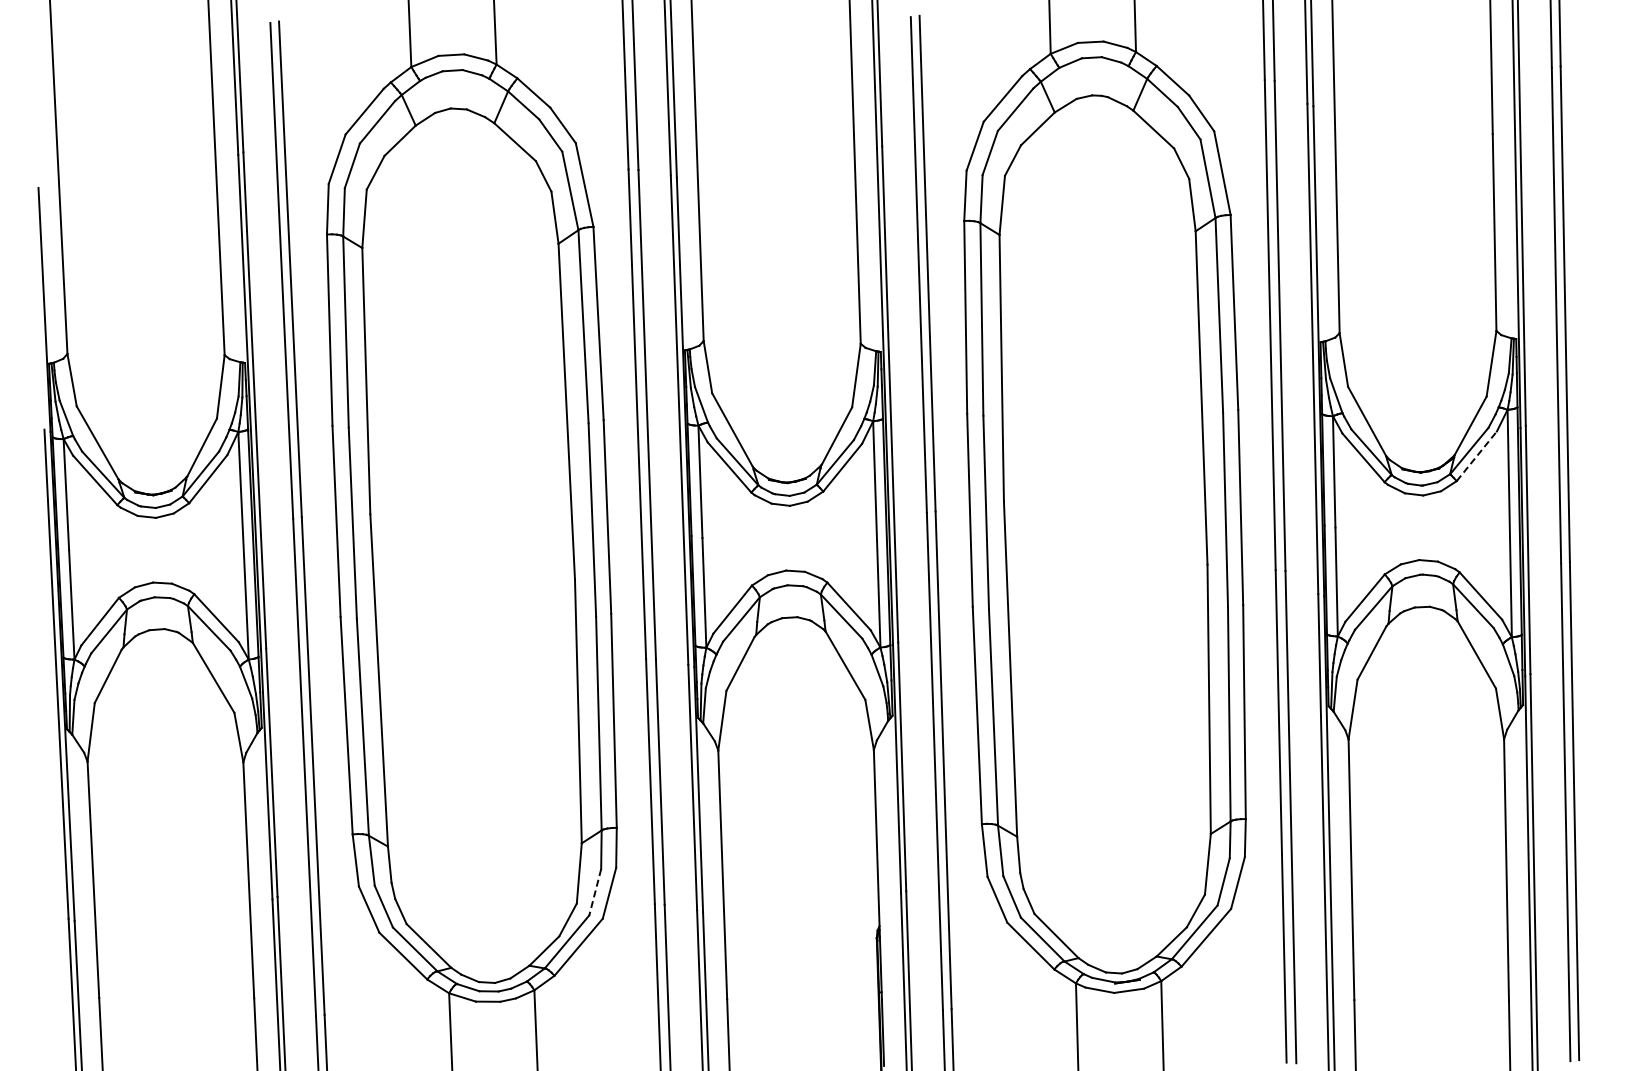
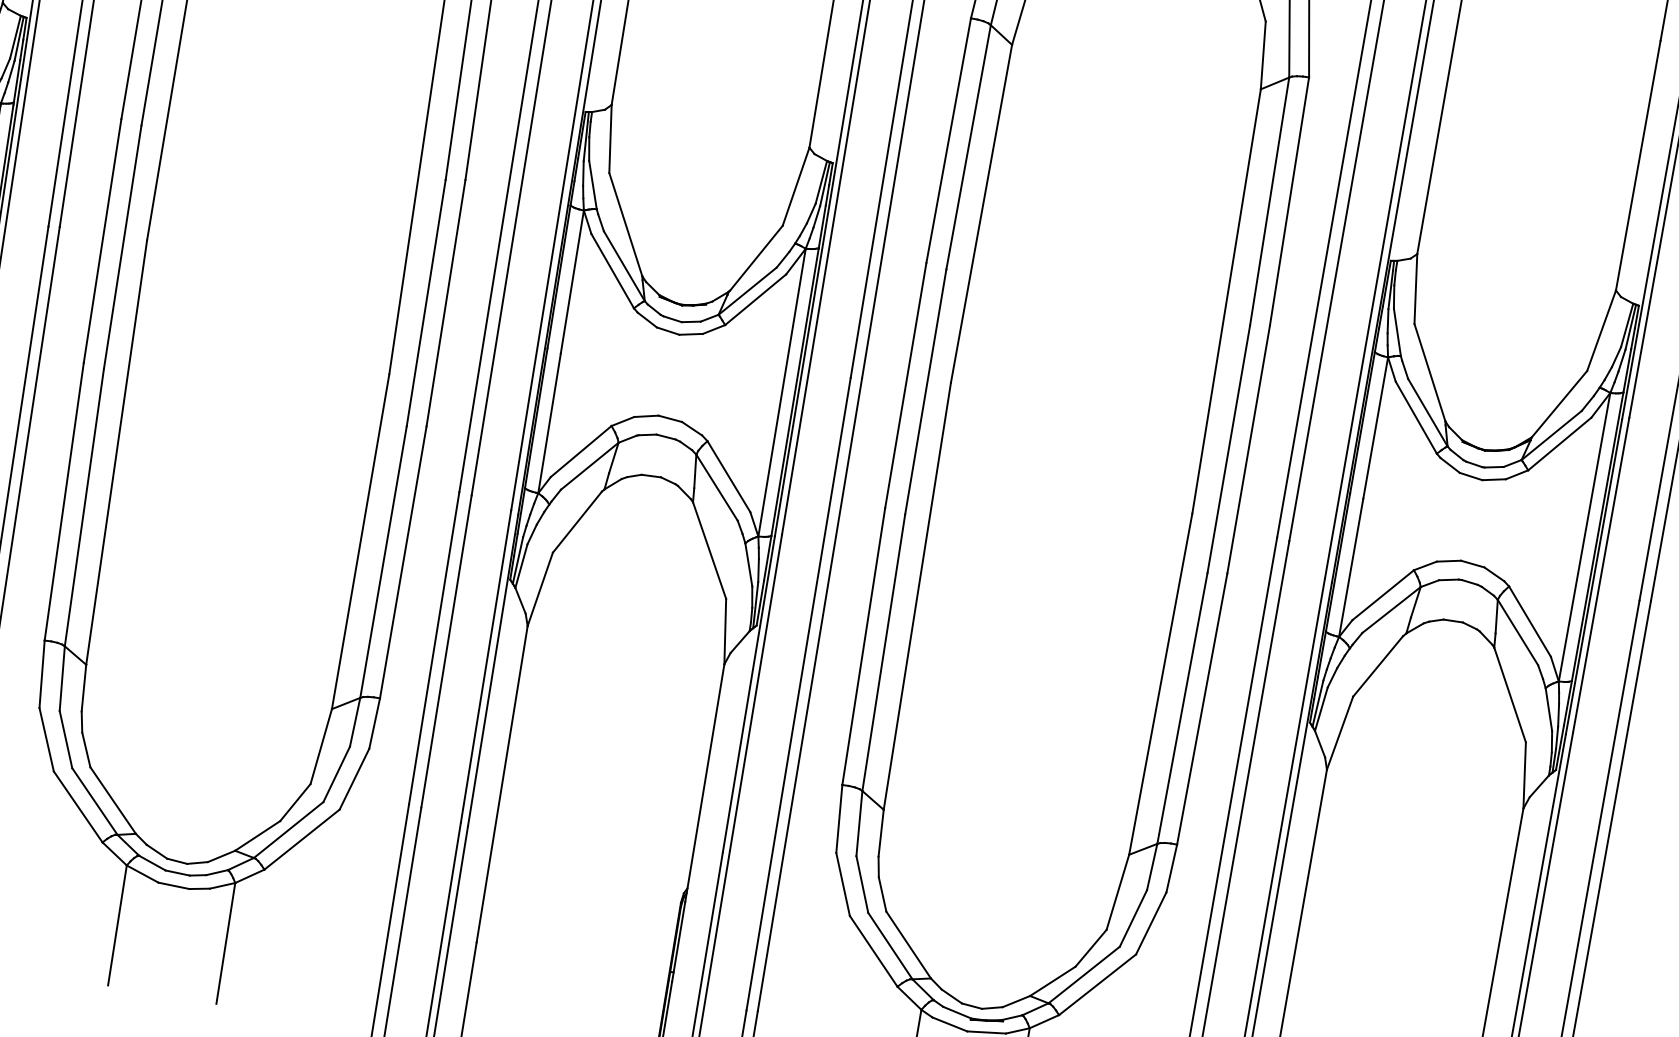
line: (1476, 456) -> (1559, 444), dashed -> solid
line: (595, 892) -> (336, 774), dashed -> solid

